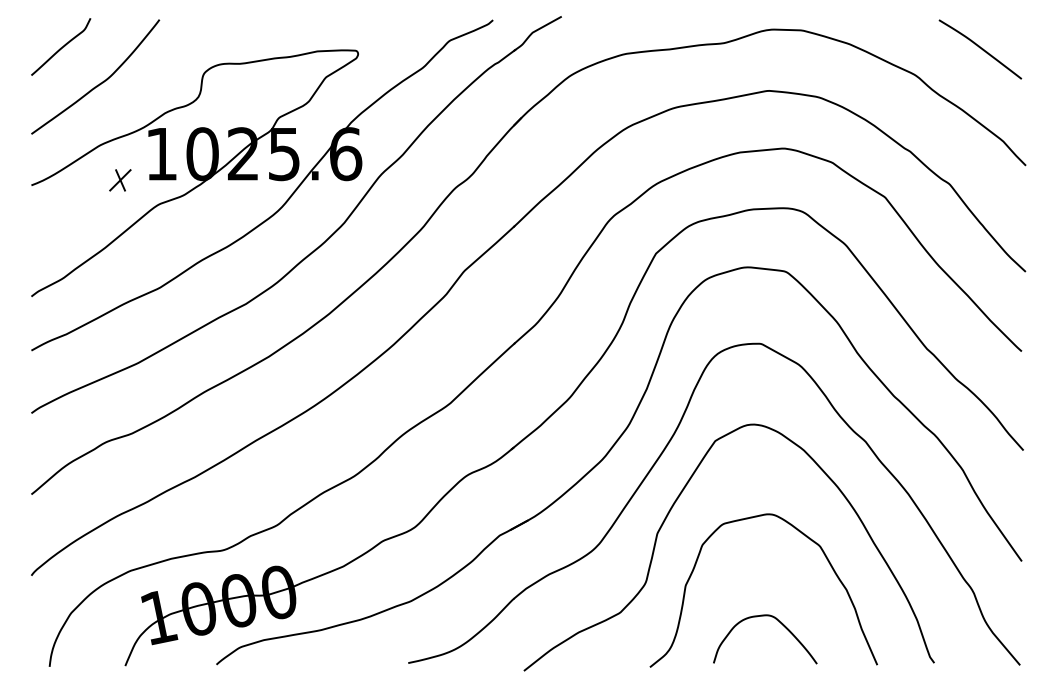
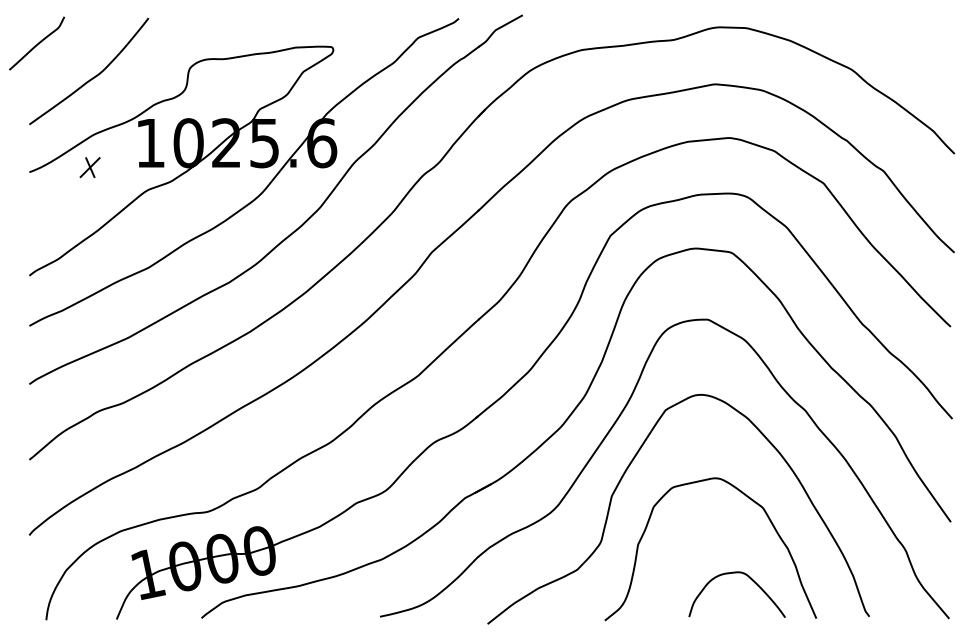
curve: (61, 46) -> (37, 43), moved
curve: (980, 49) -> (912, 45), removed
part: (119, 180) -> (89, 167), moved
curve: (779, 623) -> (750, 579), moved

